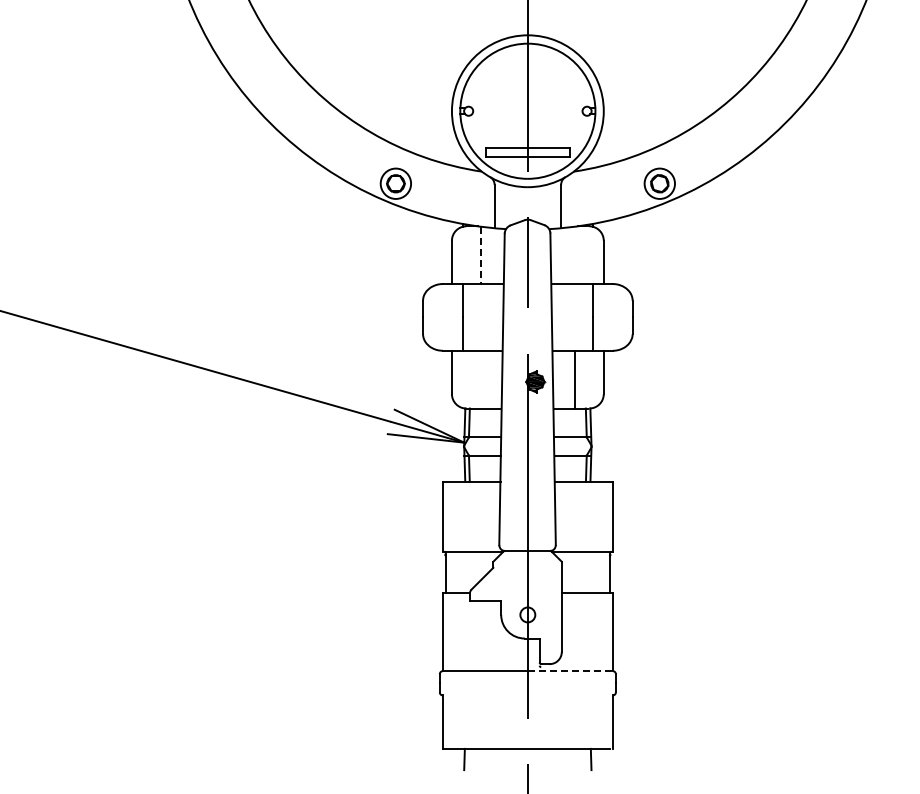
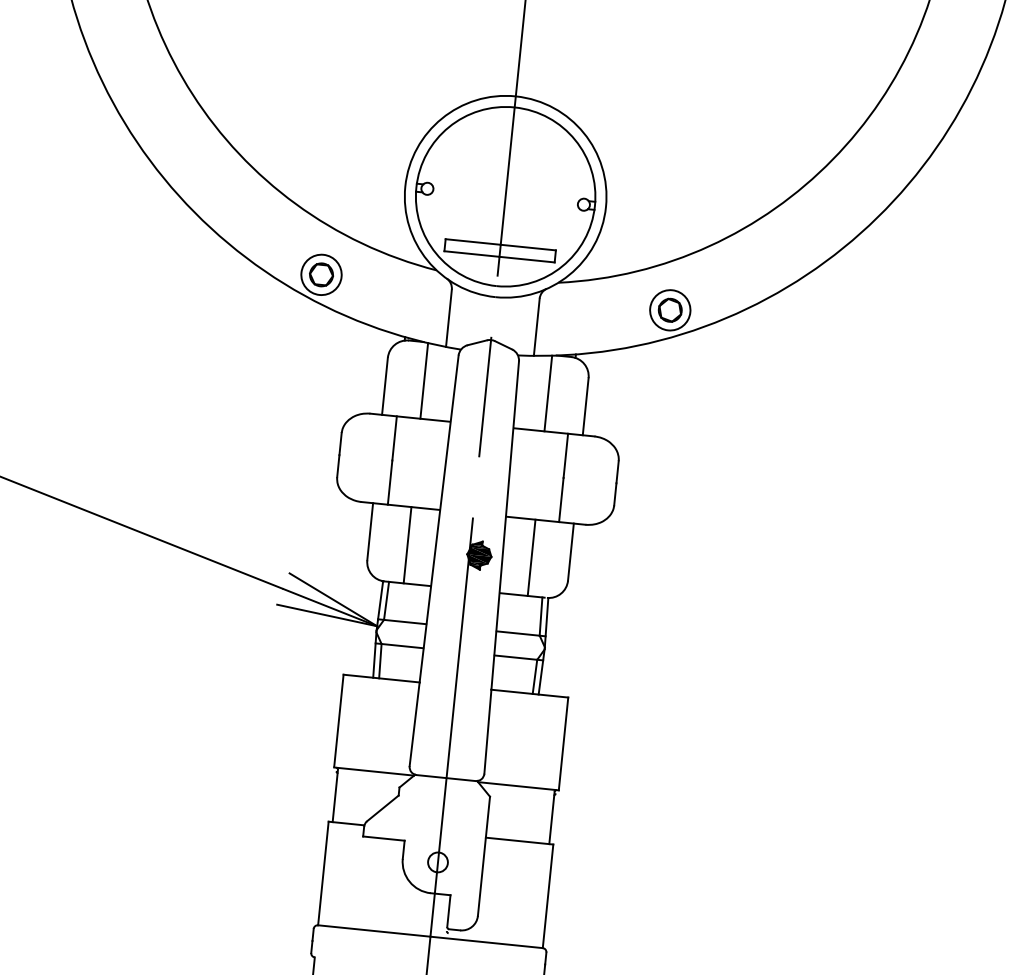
line: (480, 255) -> (423, 381), dashed -> solid
line: (574, 255) -> (547, 393), added
line: (480, 379) -> (407, 544), added
line: (570, 671) -> (486, 942), dashed -> solid

